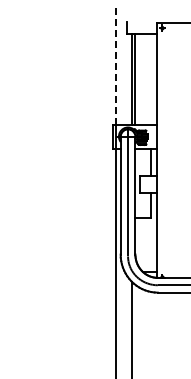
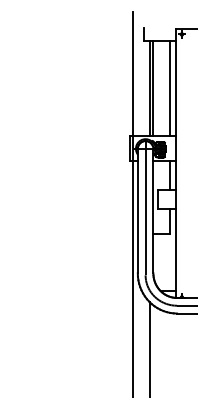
line: (115, 65) -> (132, 73), dashed -> solid
line: (151, 79) -> (170, 88), added

